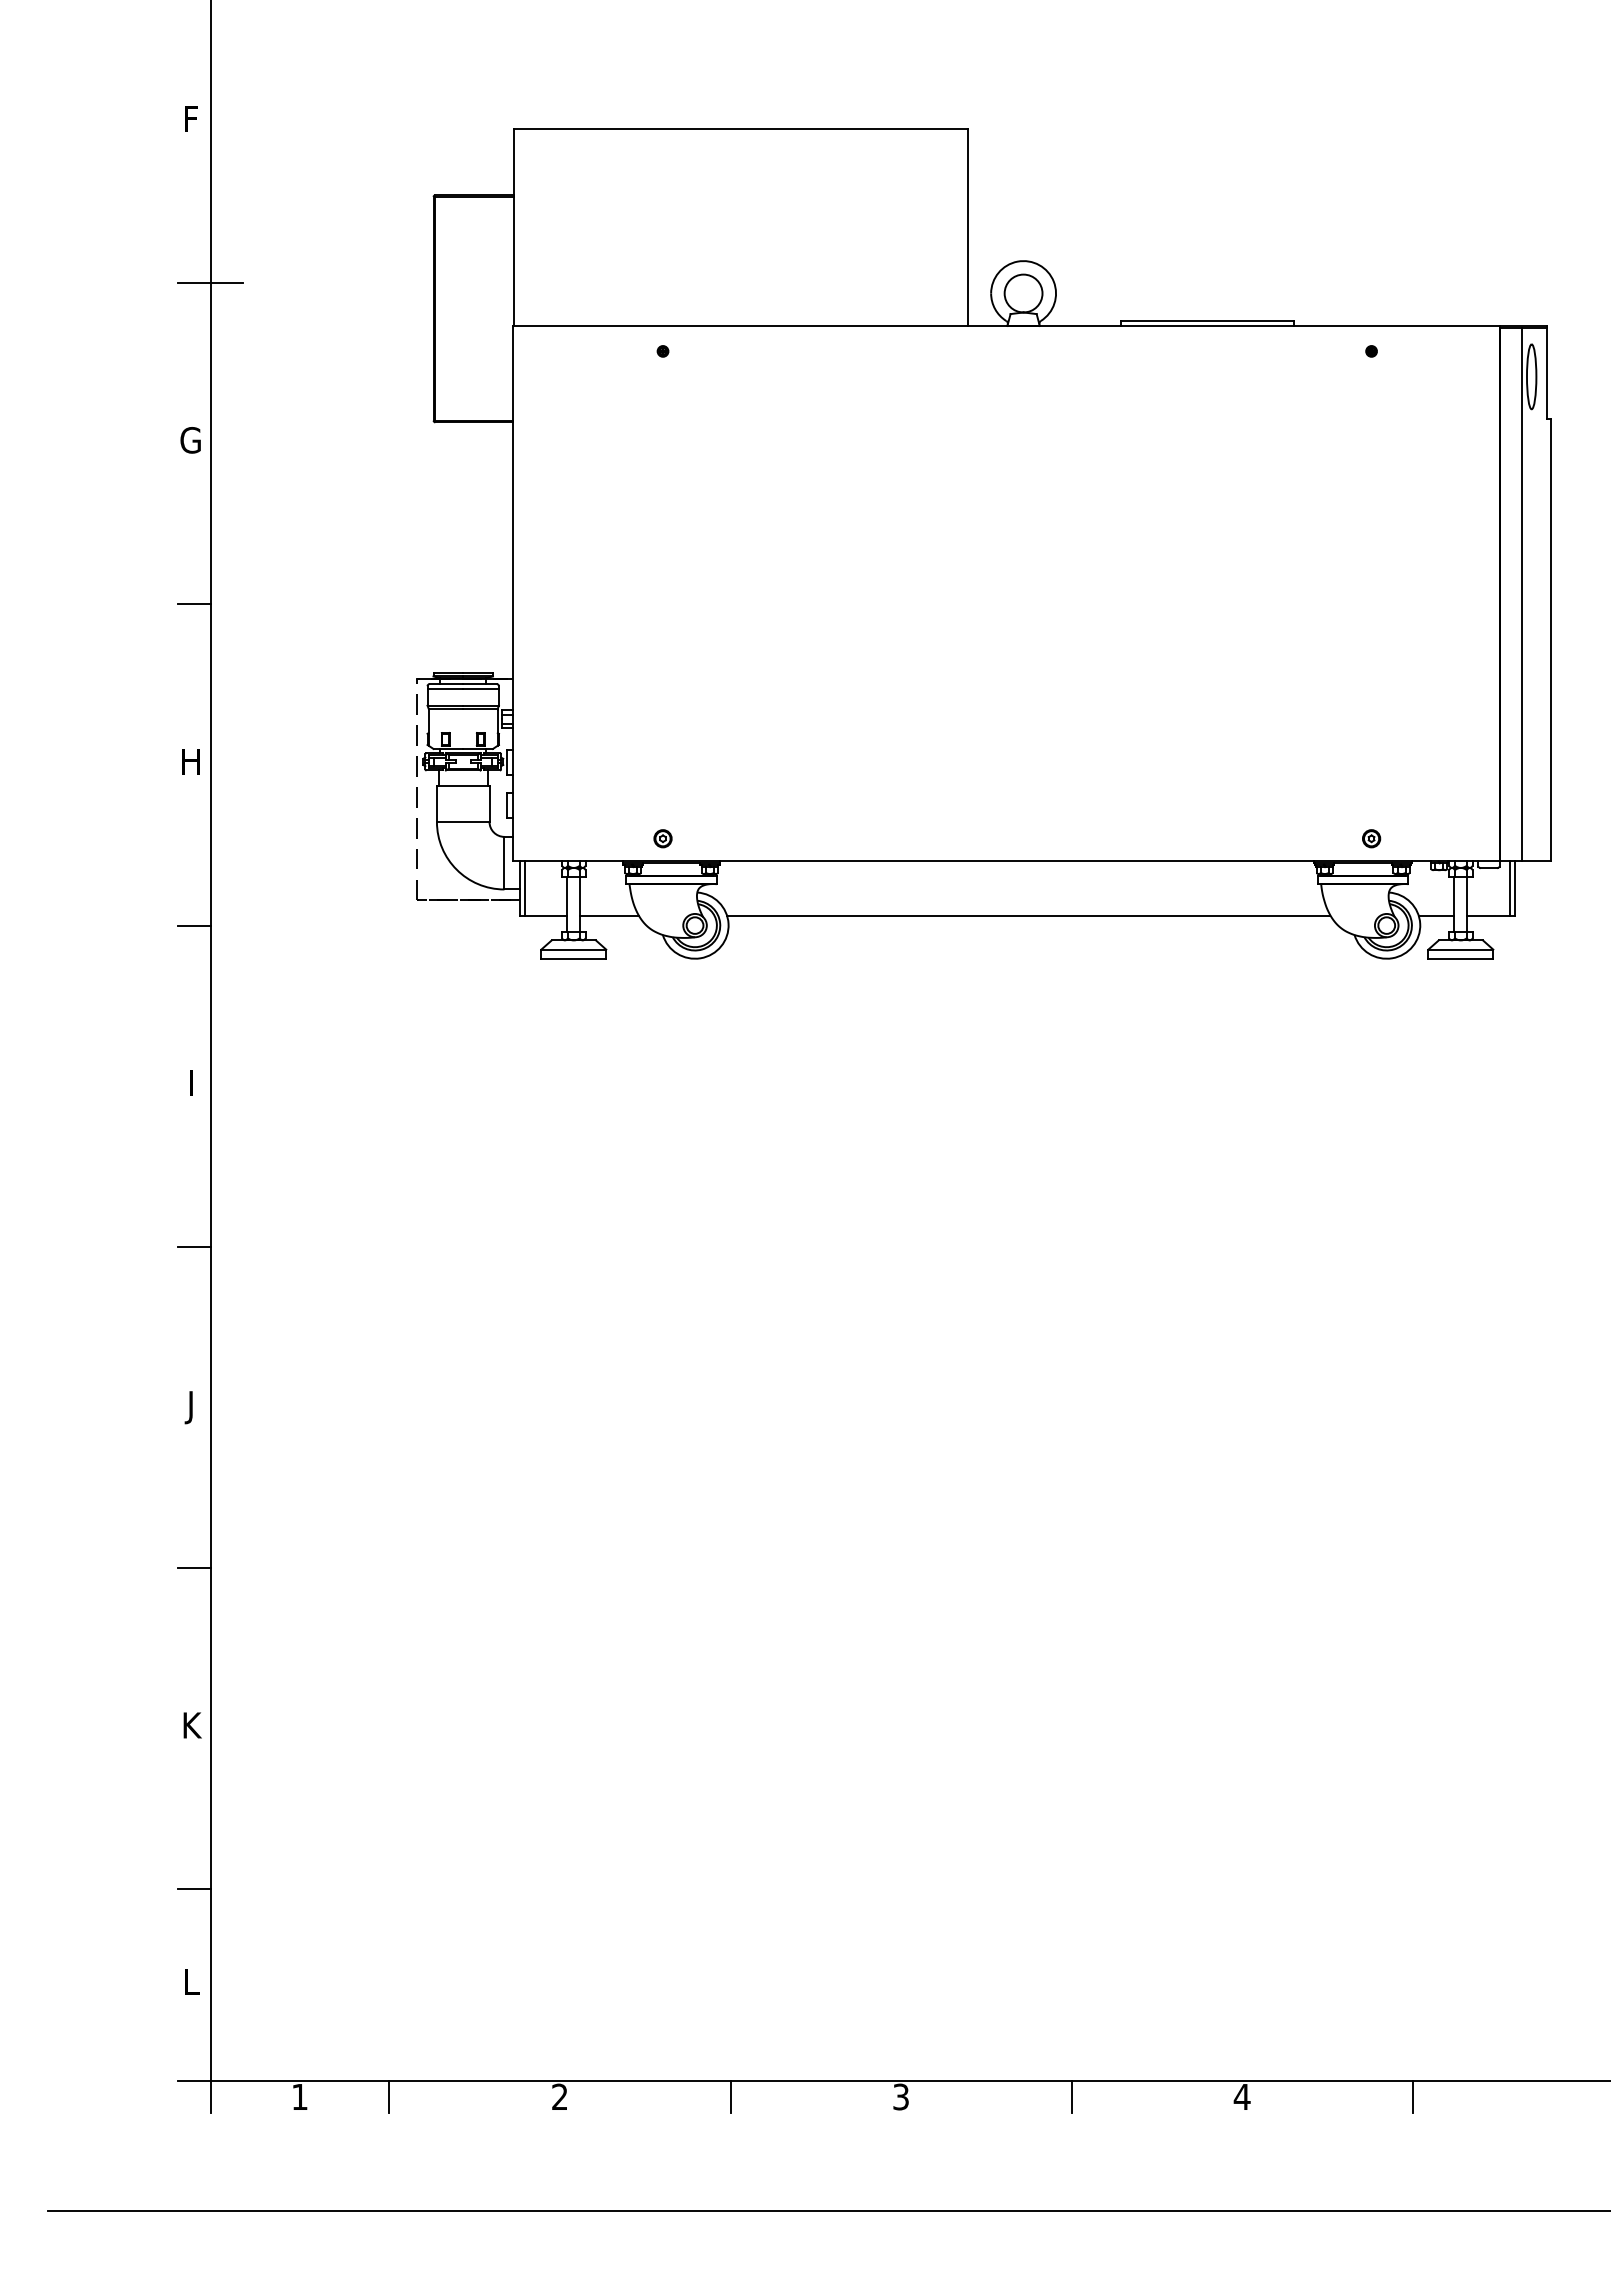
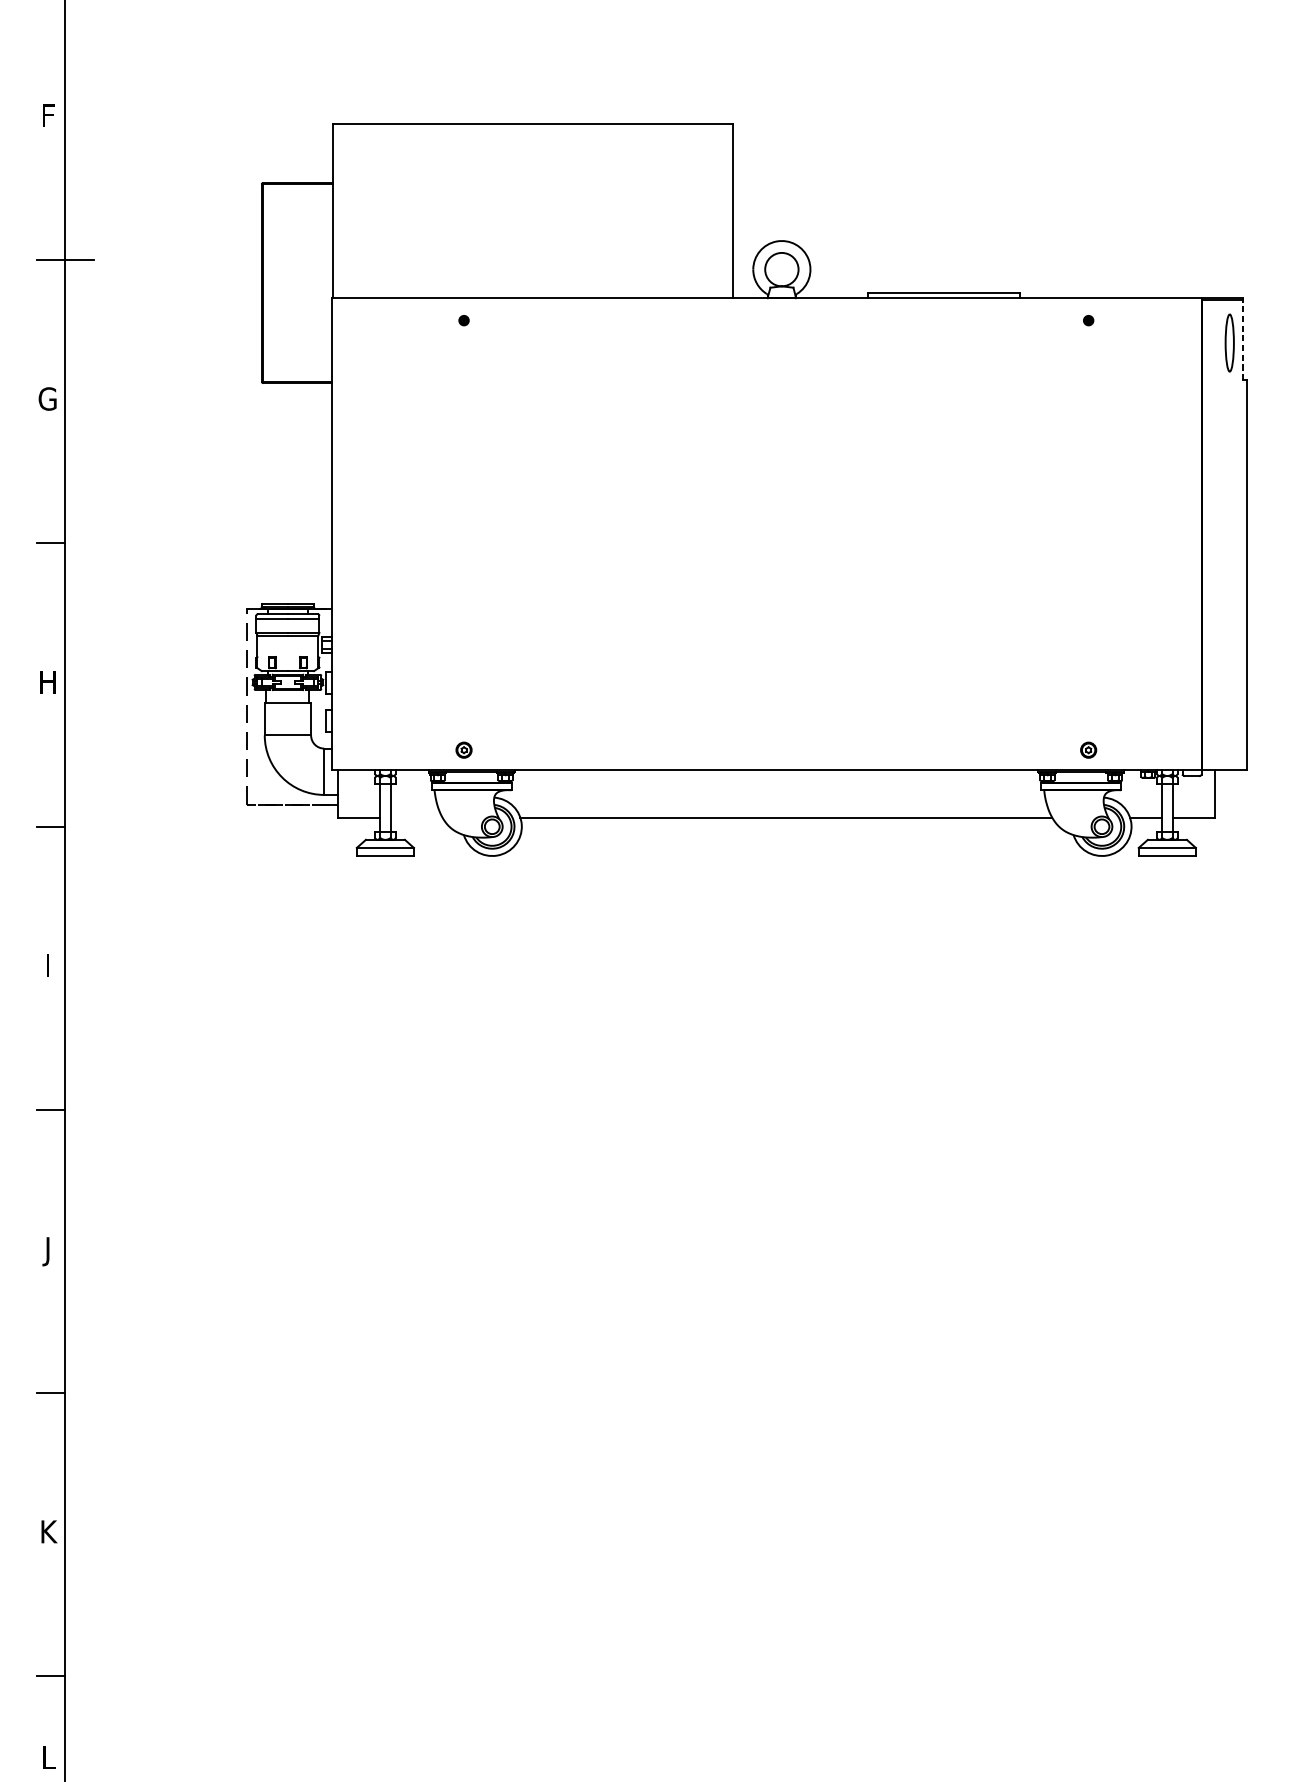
line: (1547, 372) -> (1243, 339), solid -> dashed
line: (1521, 594) -> (1220, 534), removed
line: (524, 888) -> (341, 794), removed
line: (1510, 888) -> (1211, 794), removed
line: (609, 915) -> (416, 817), removed

